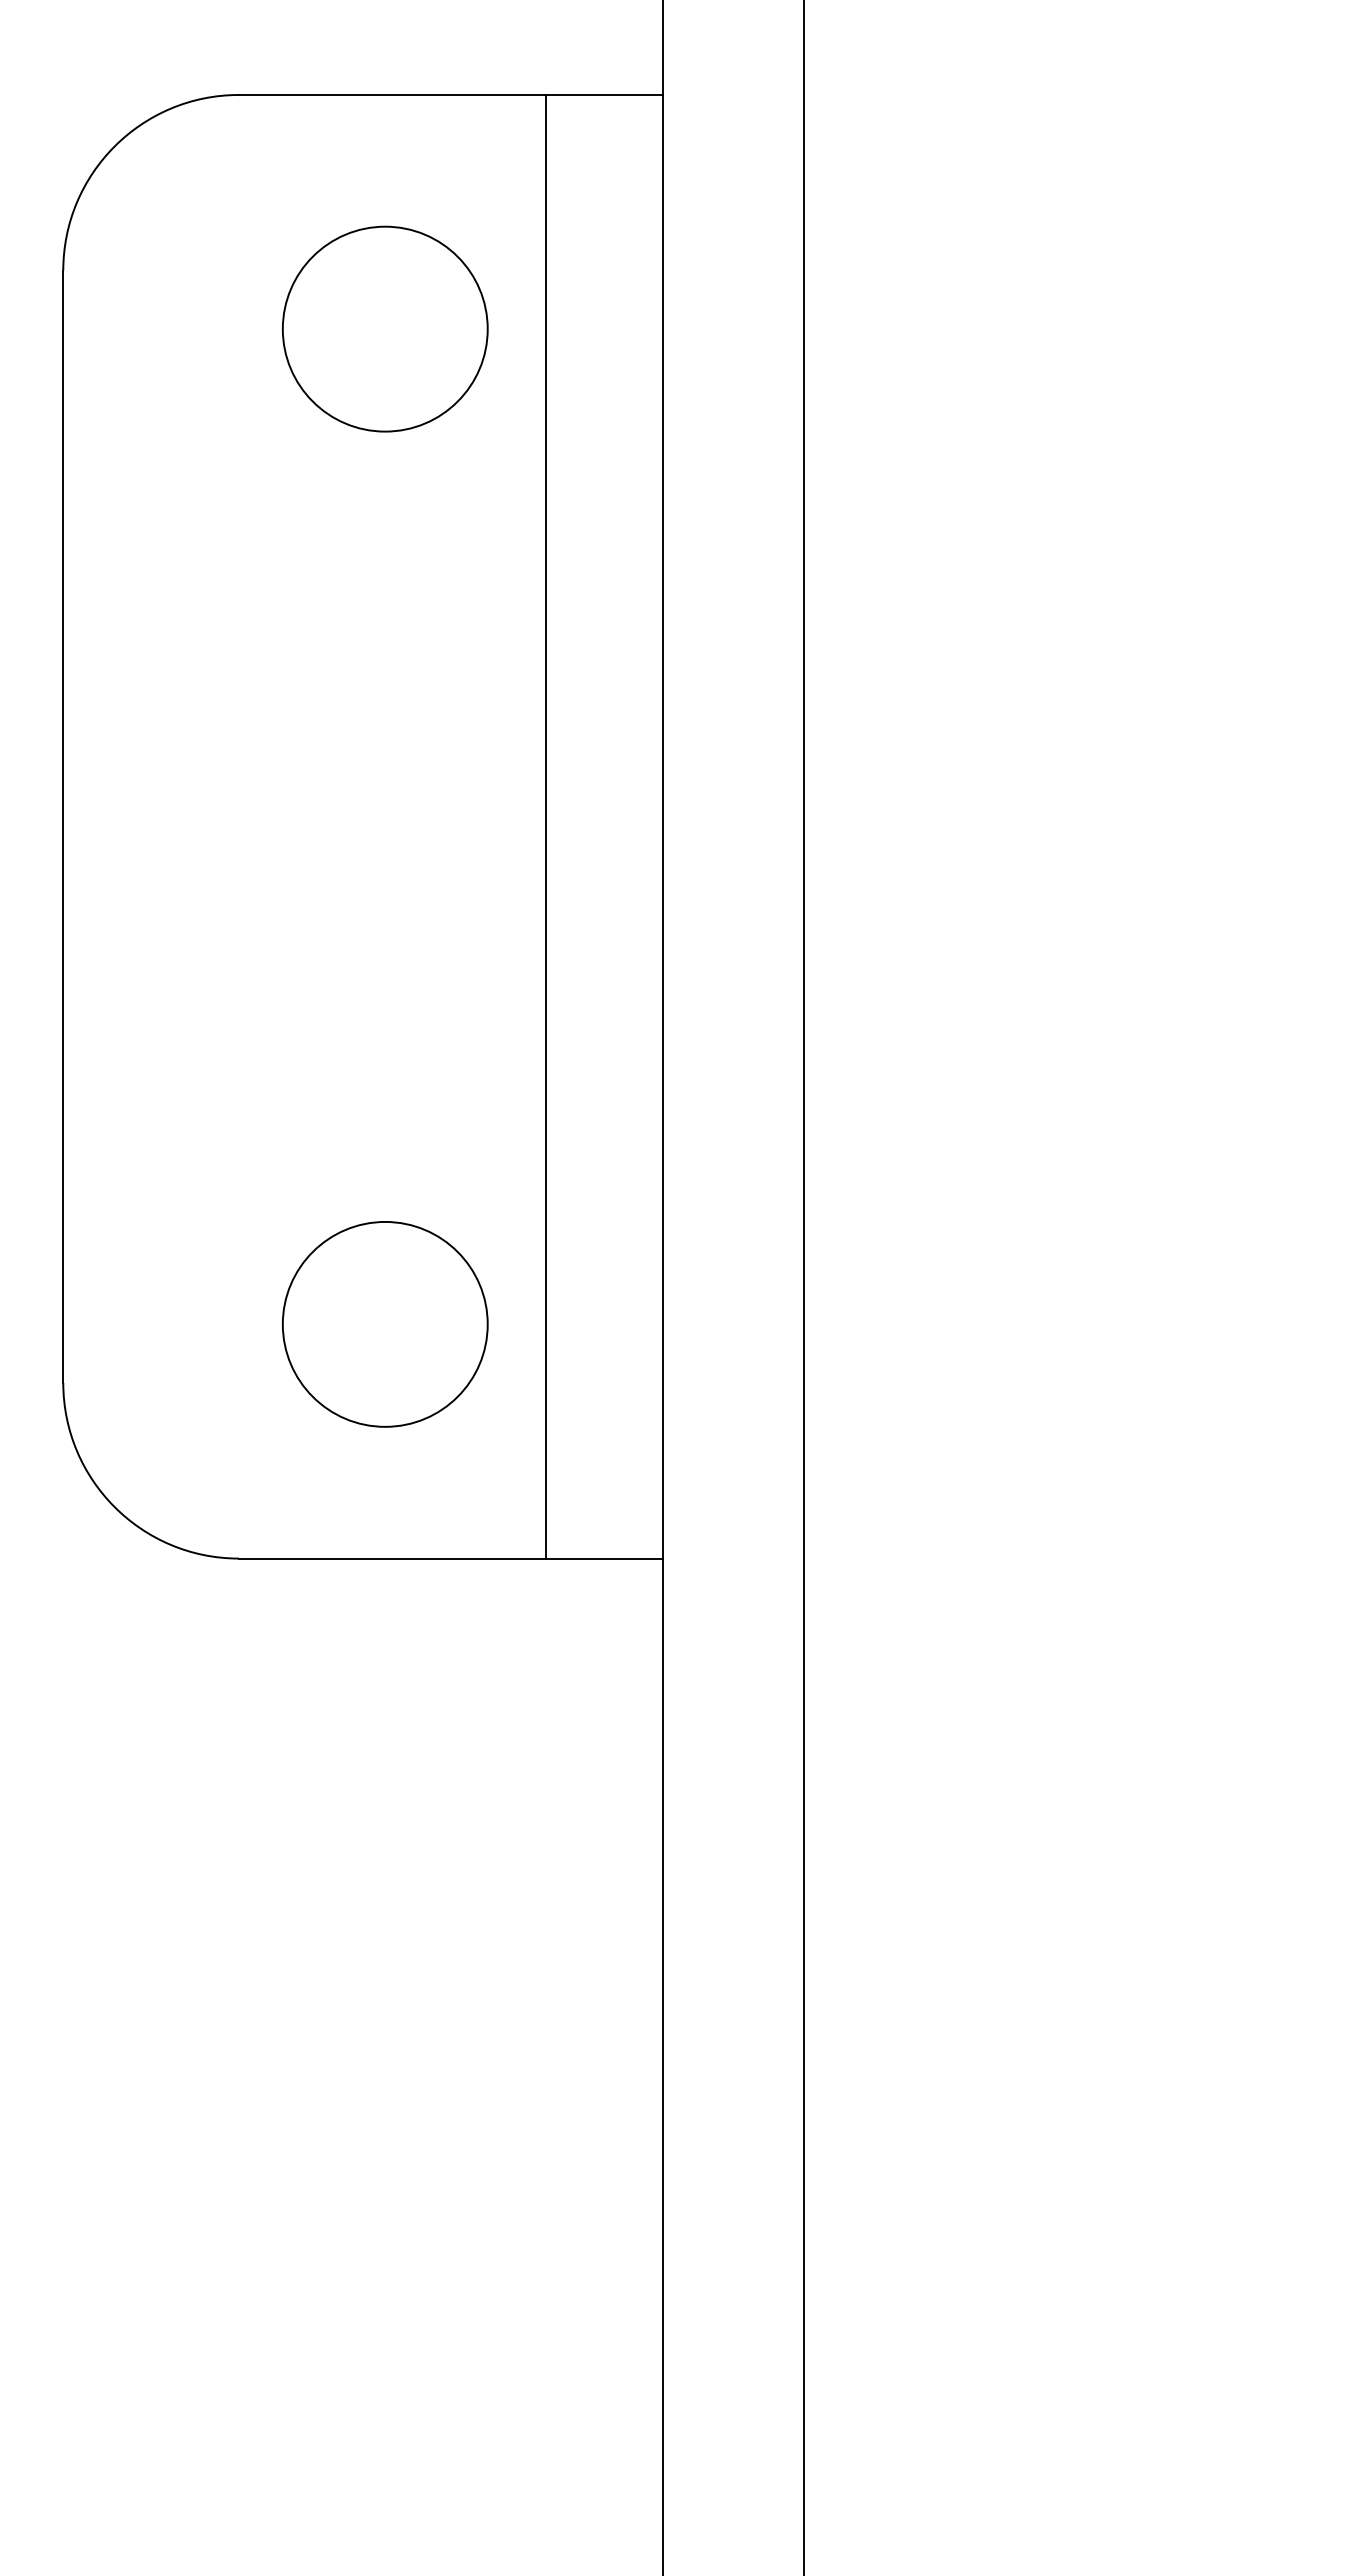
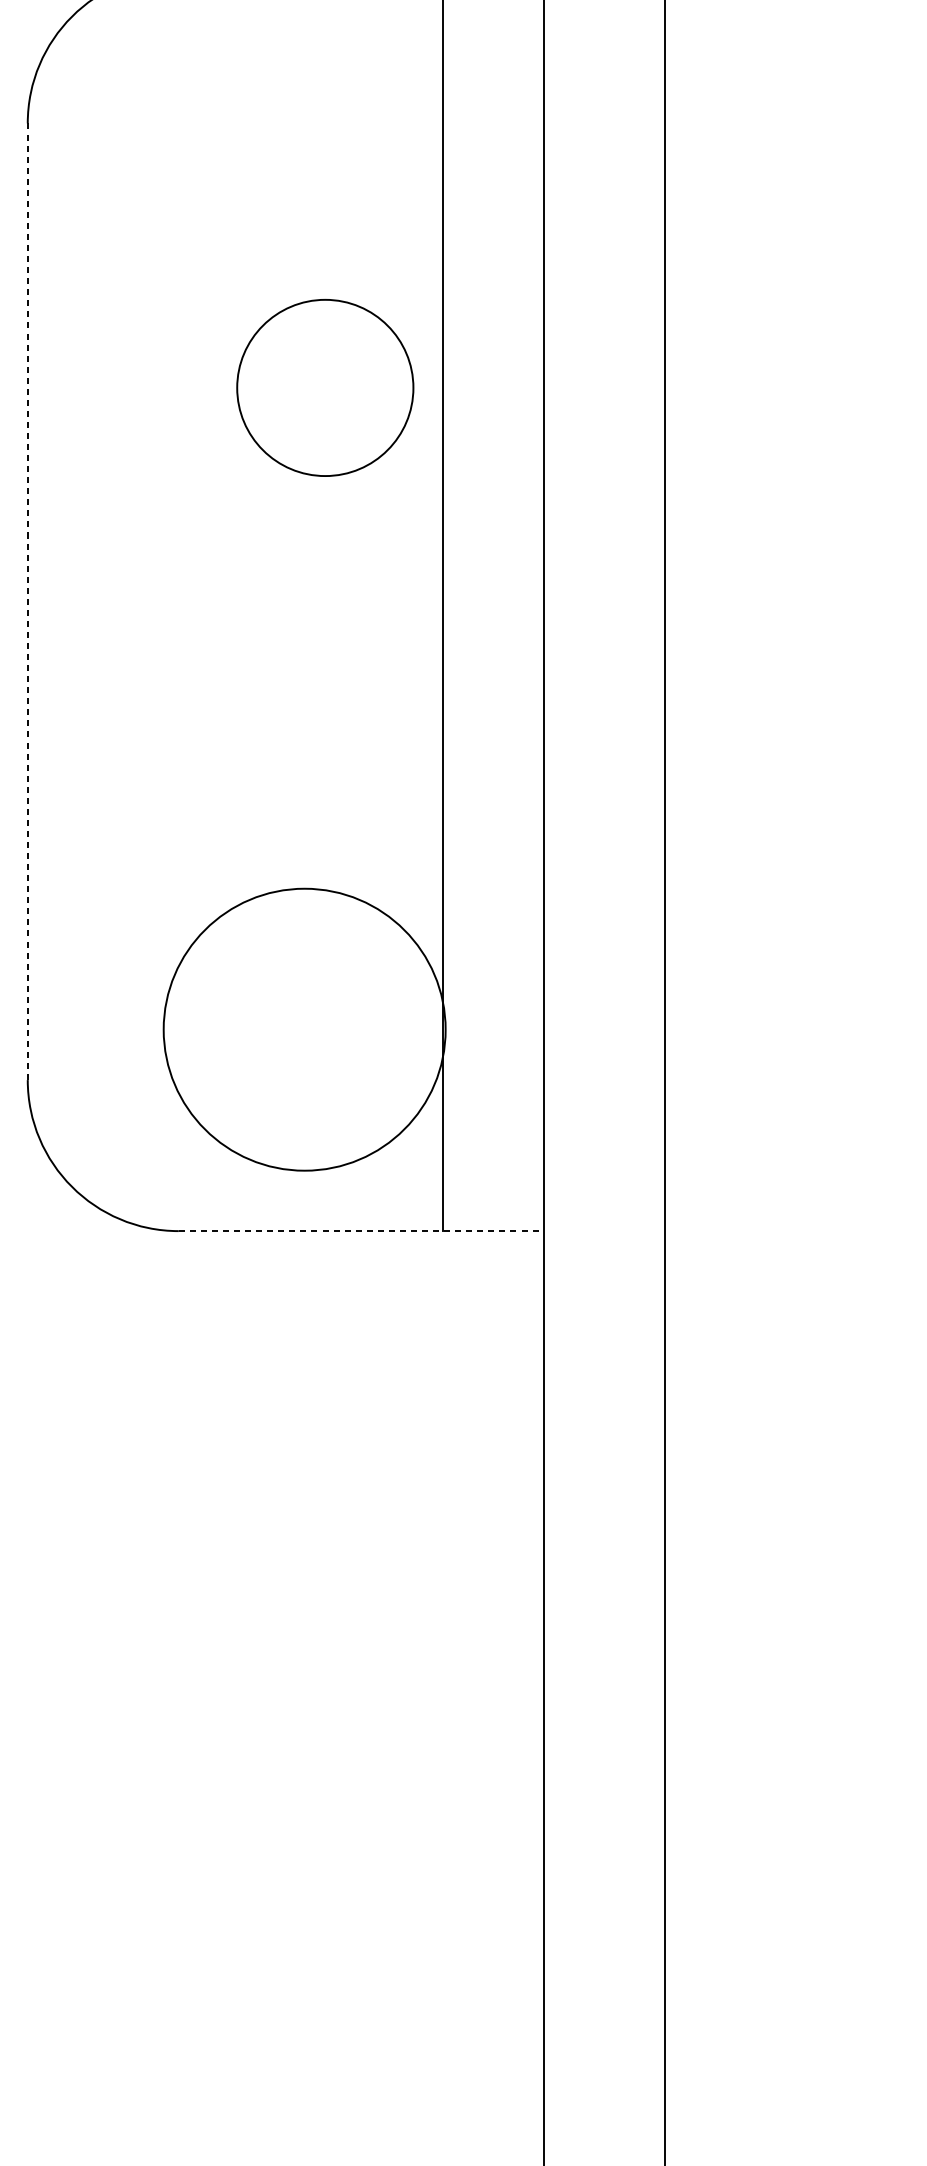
circle: (384, 328) -> (324, 387), moved
line: (63, 827) -> (27, 602), solid -> dashed
circle: (384, 1323) -> (304, 1028), size x1.6
line: (451, 1558) -> (361, 1231), solid -> dashed

